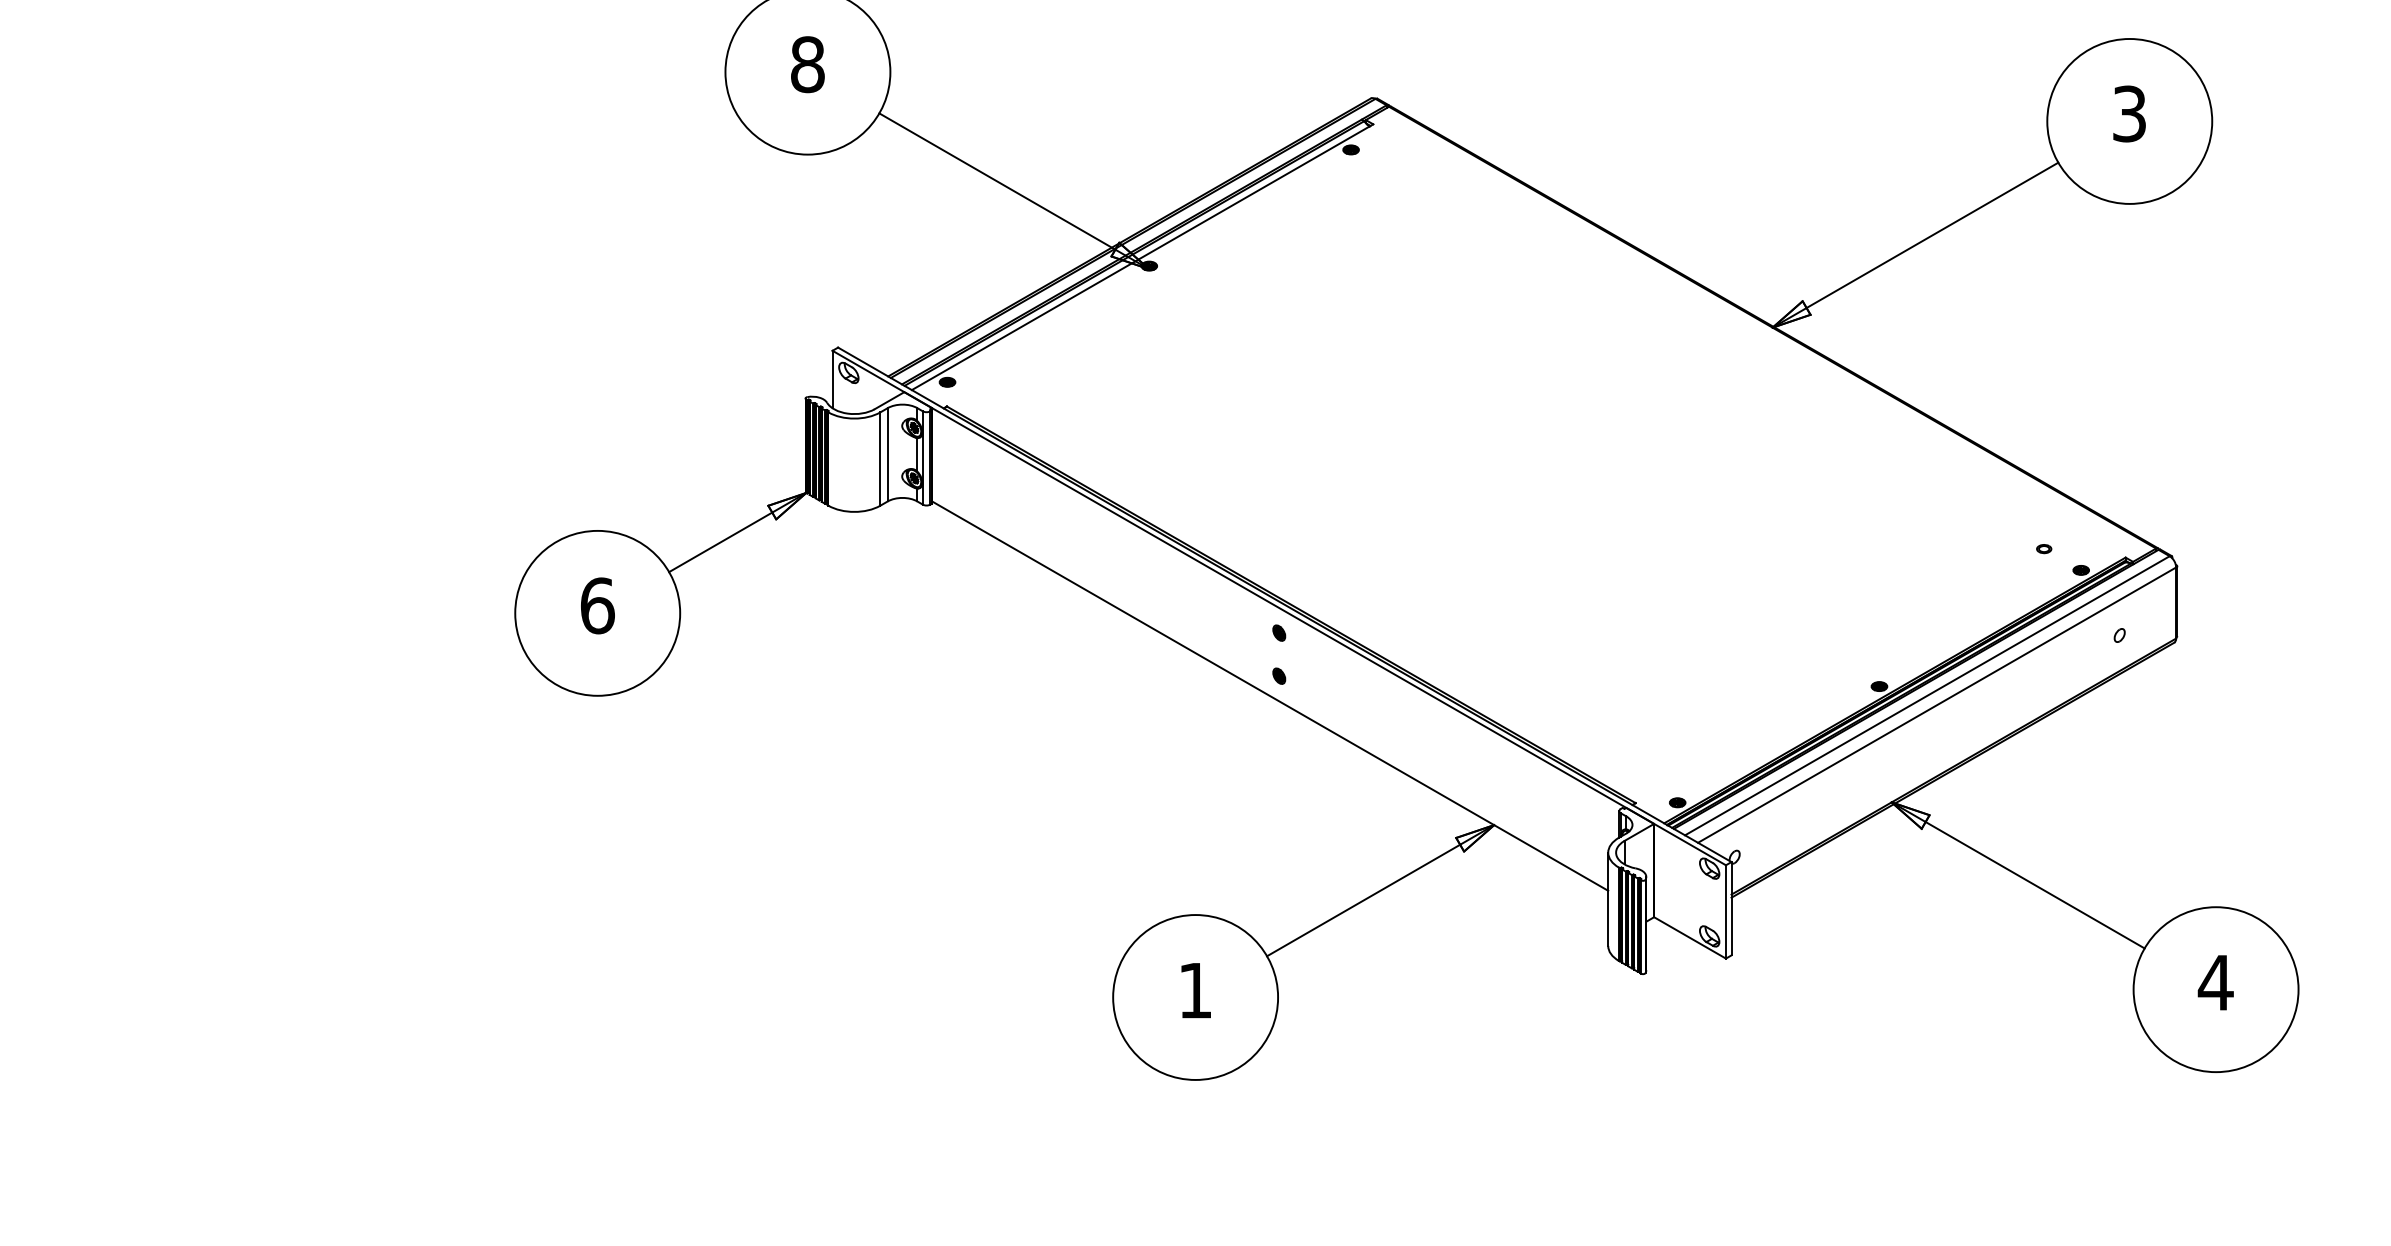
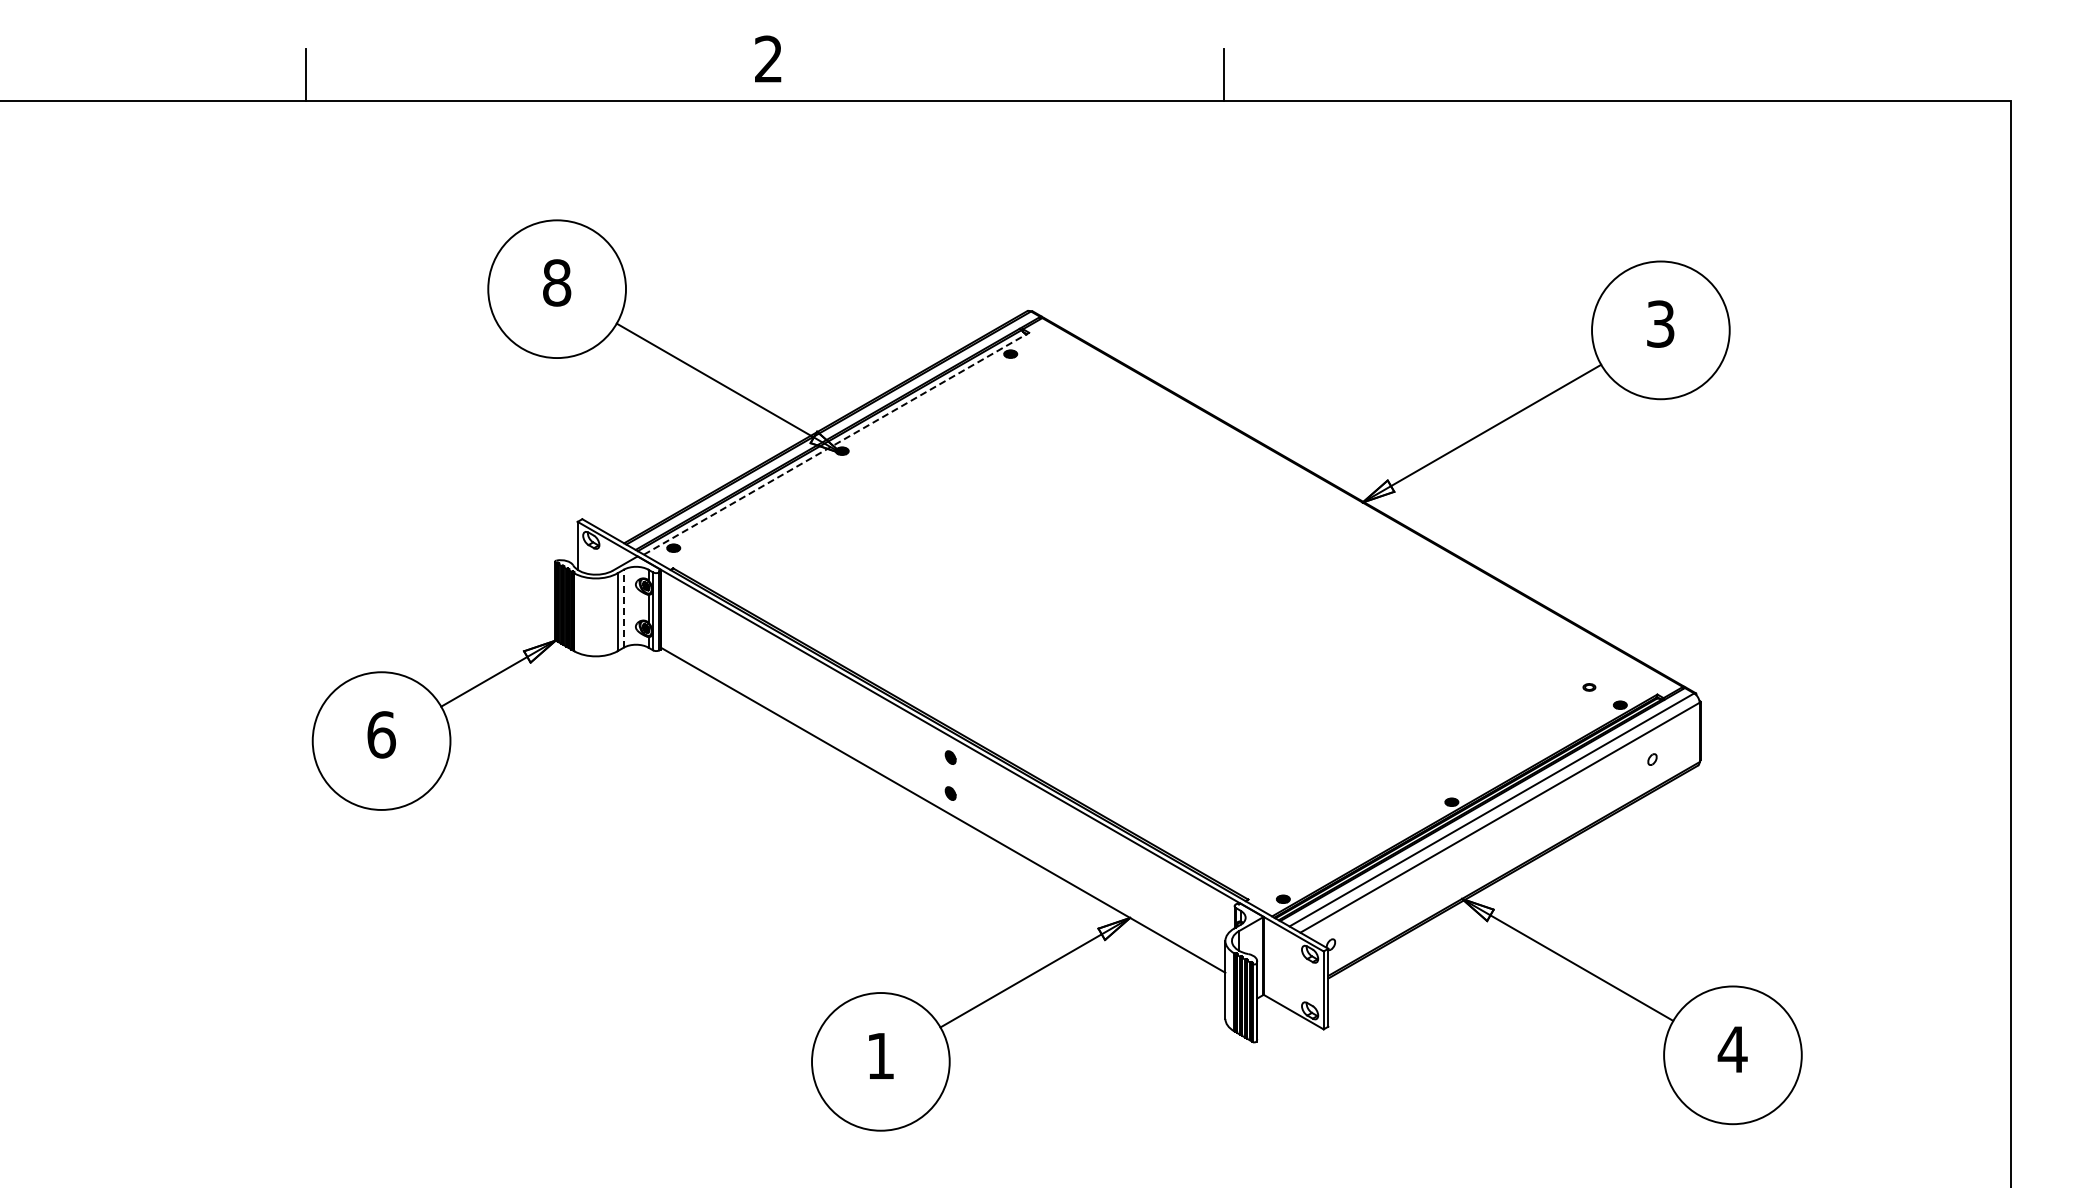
line: (1143, 256) -> (837, 443), solid -> dashed
line: (887, 454) -> (623, 608), solid -> dashed

